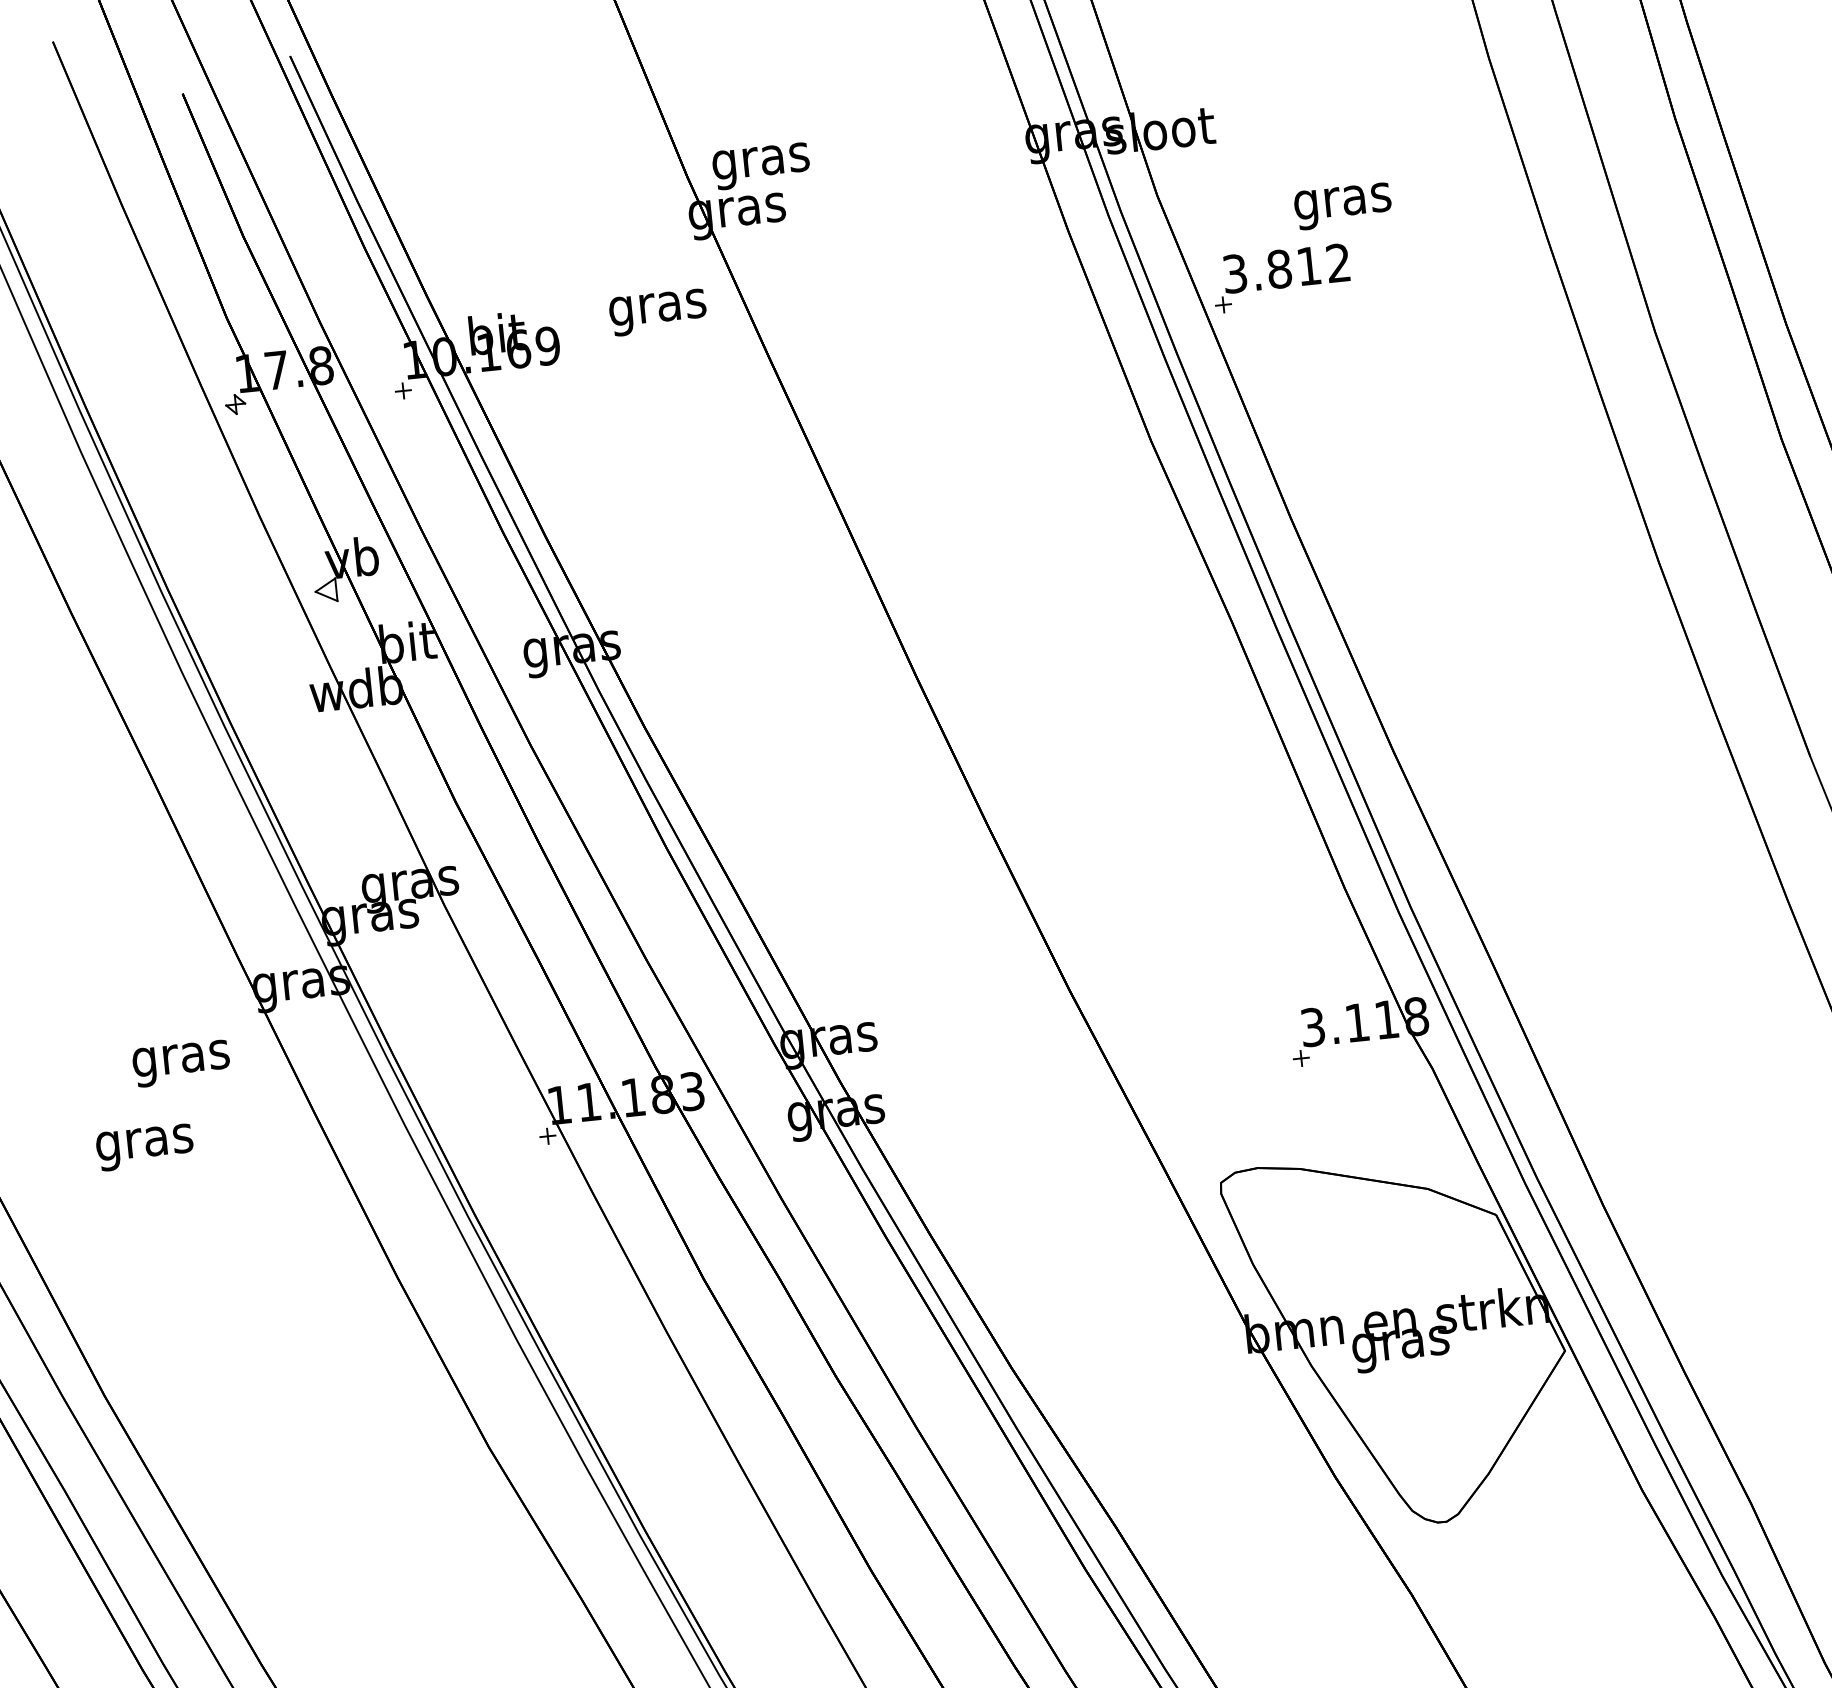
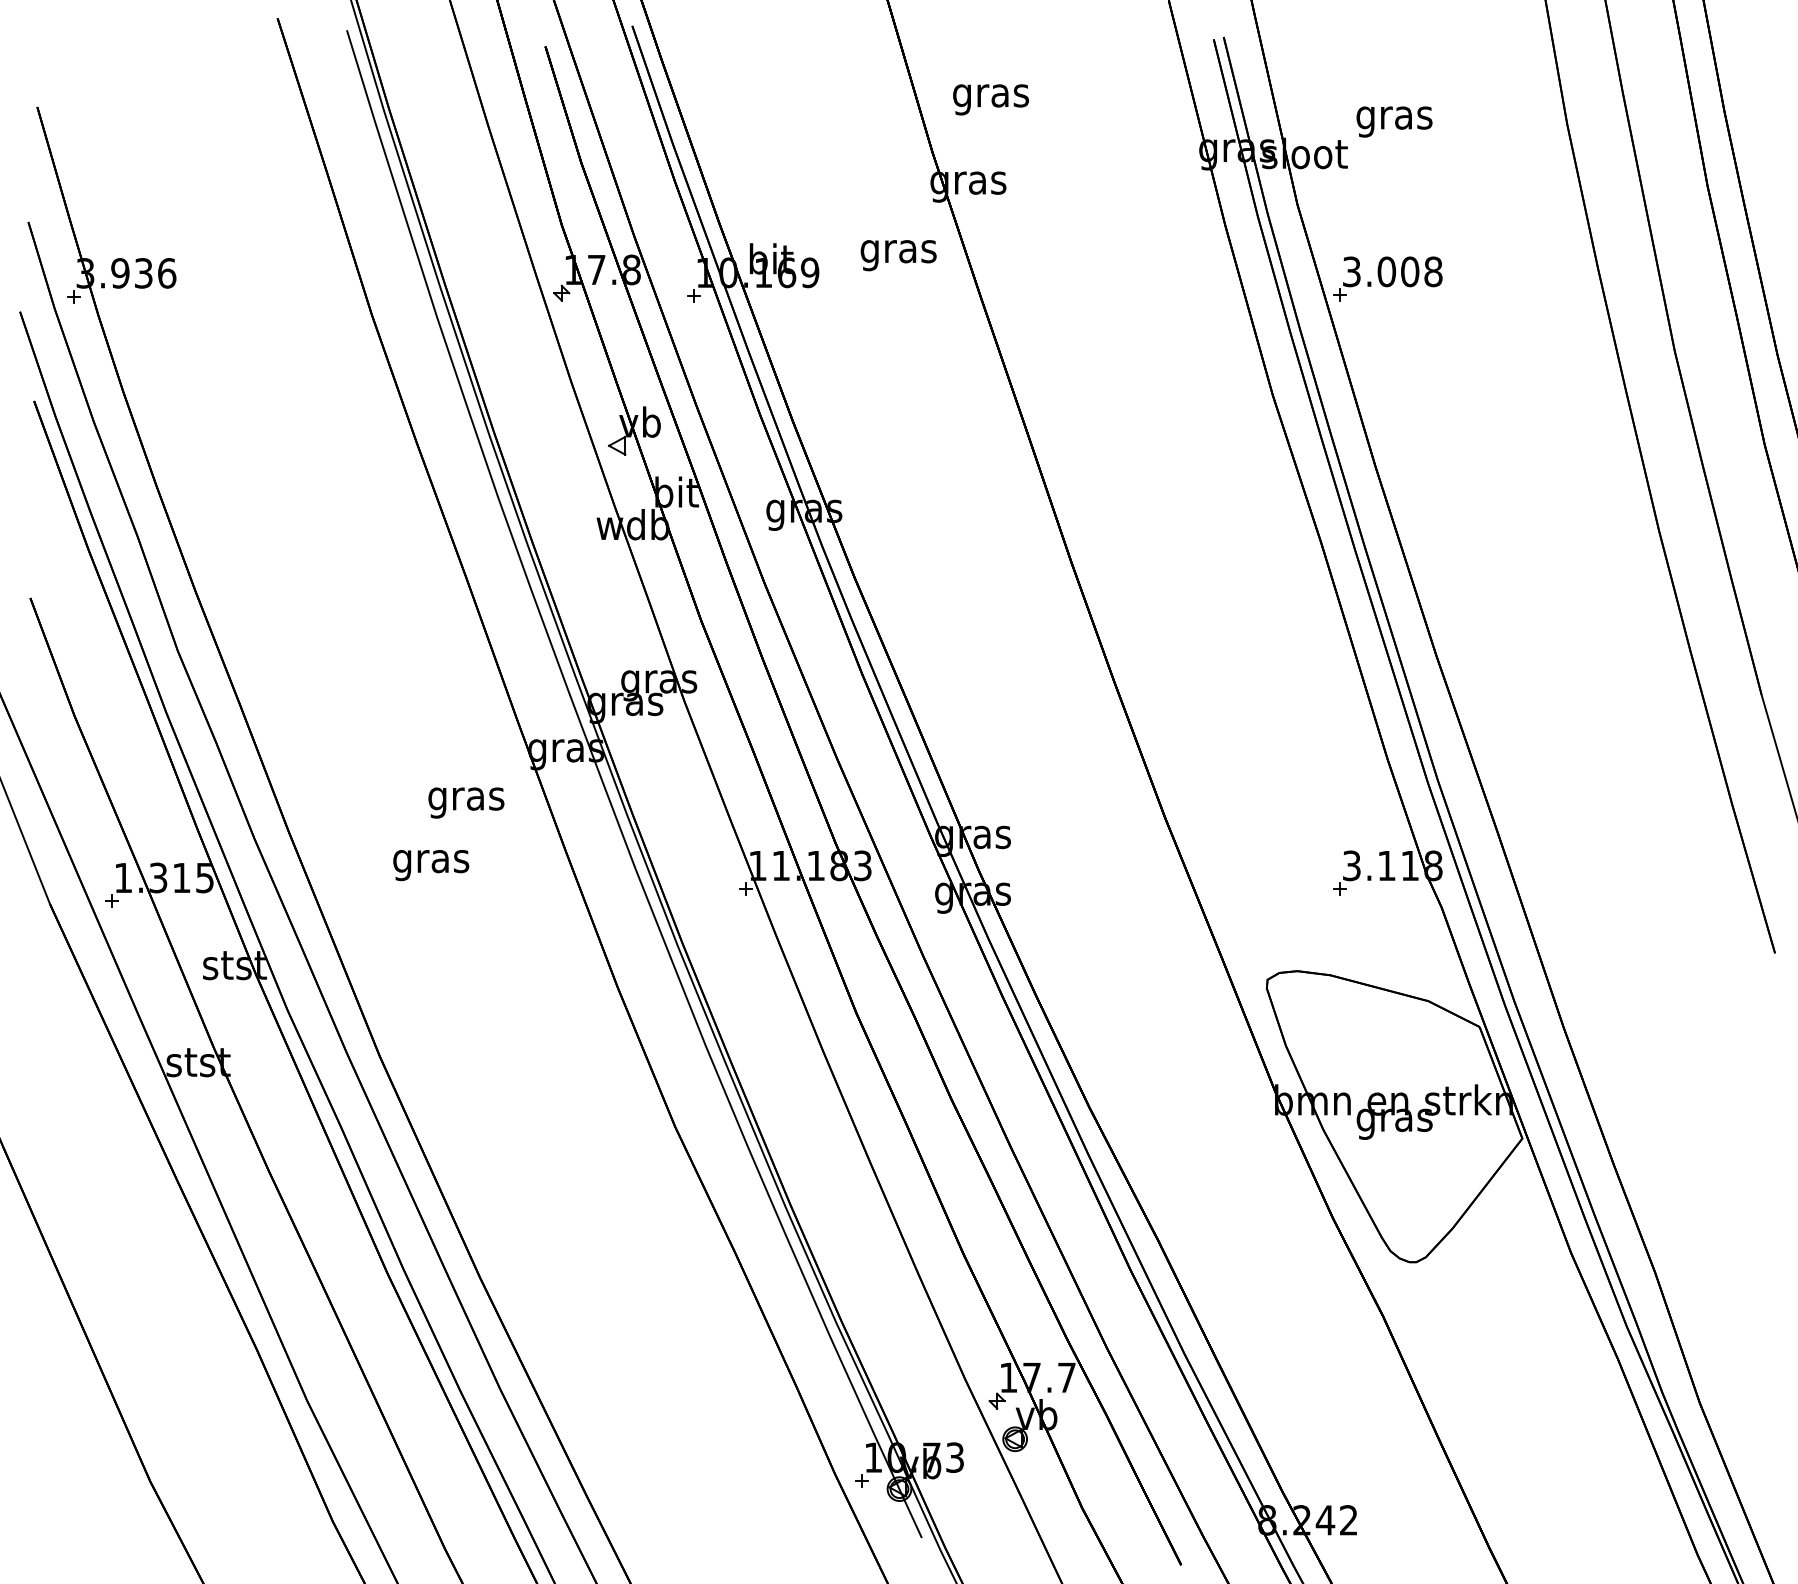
text: (760, 165) -> (990, 99), moved
text: (1343, 205) -> (1394, 121), moved
text: (1308, 265) -> (1409, 271), 3.812 -> 3.008

